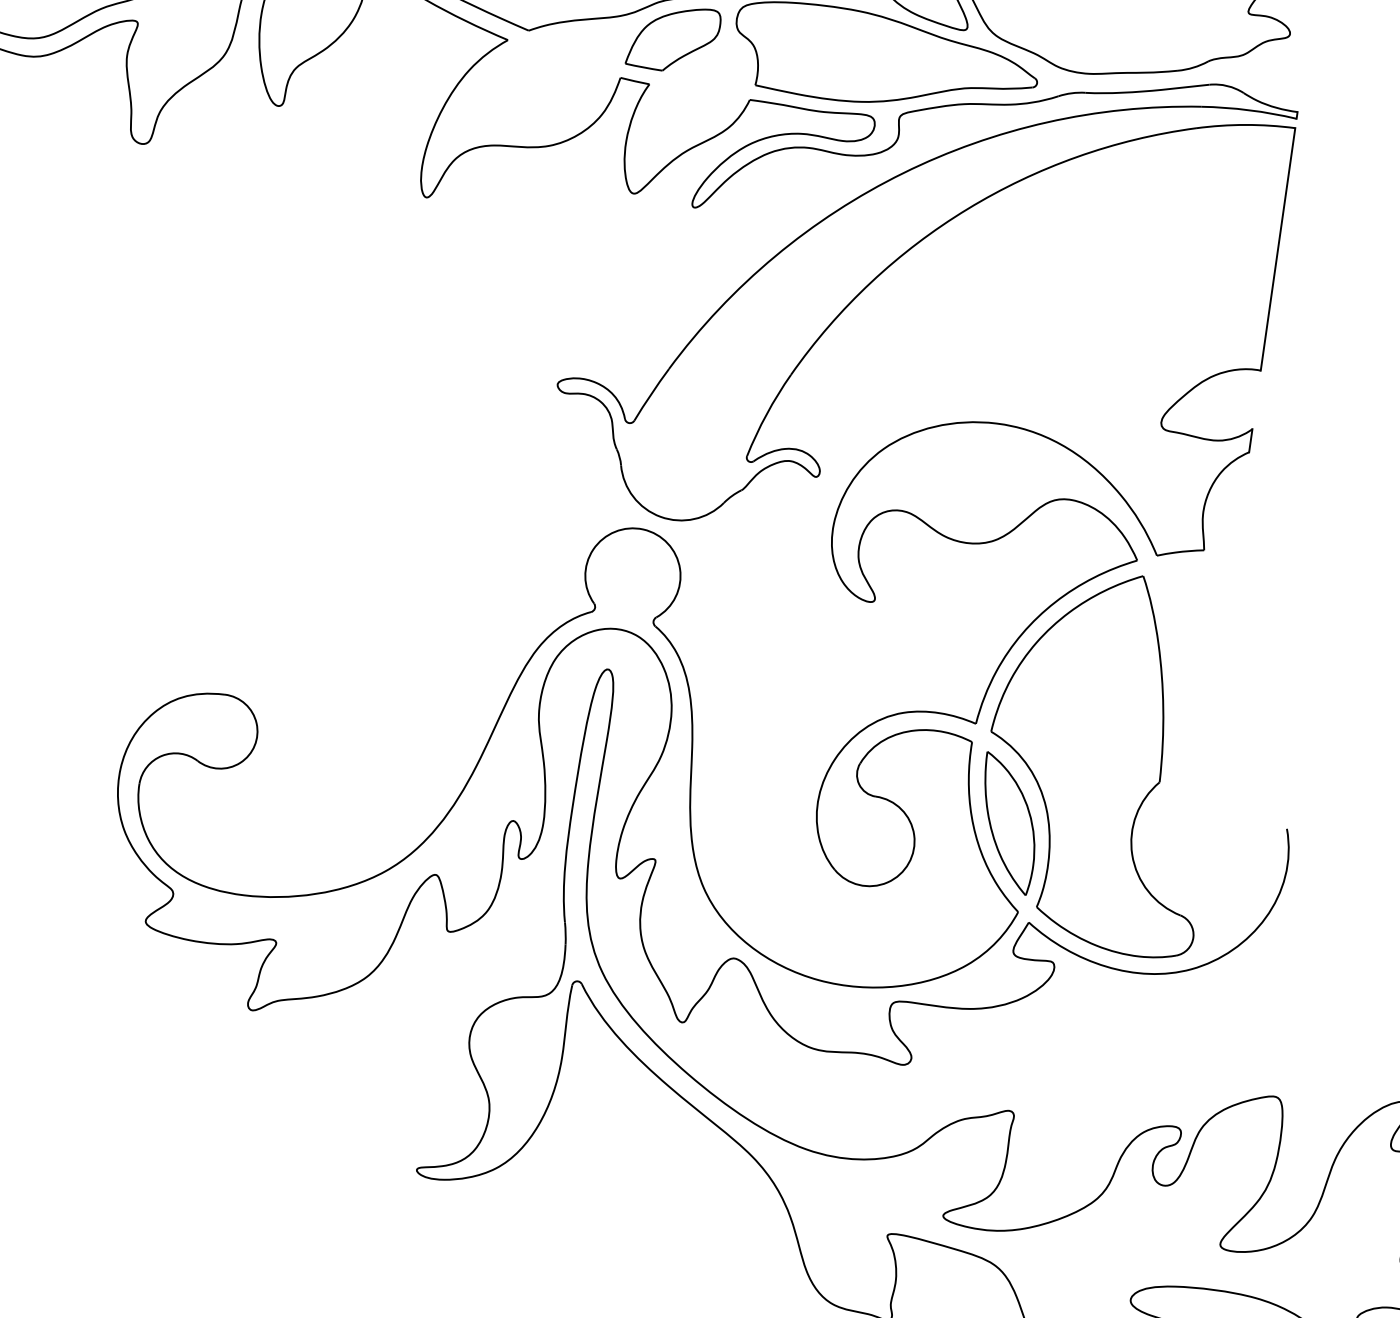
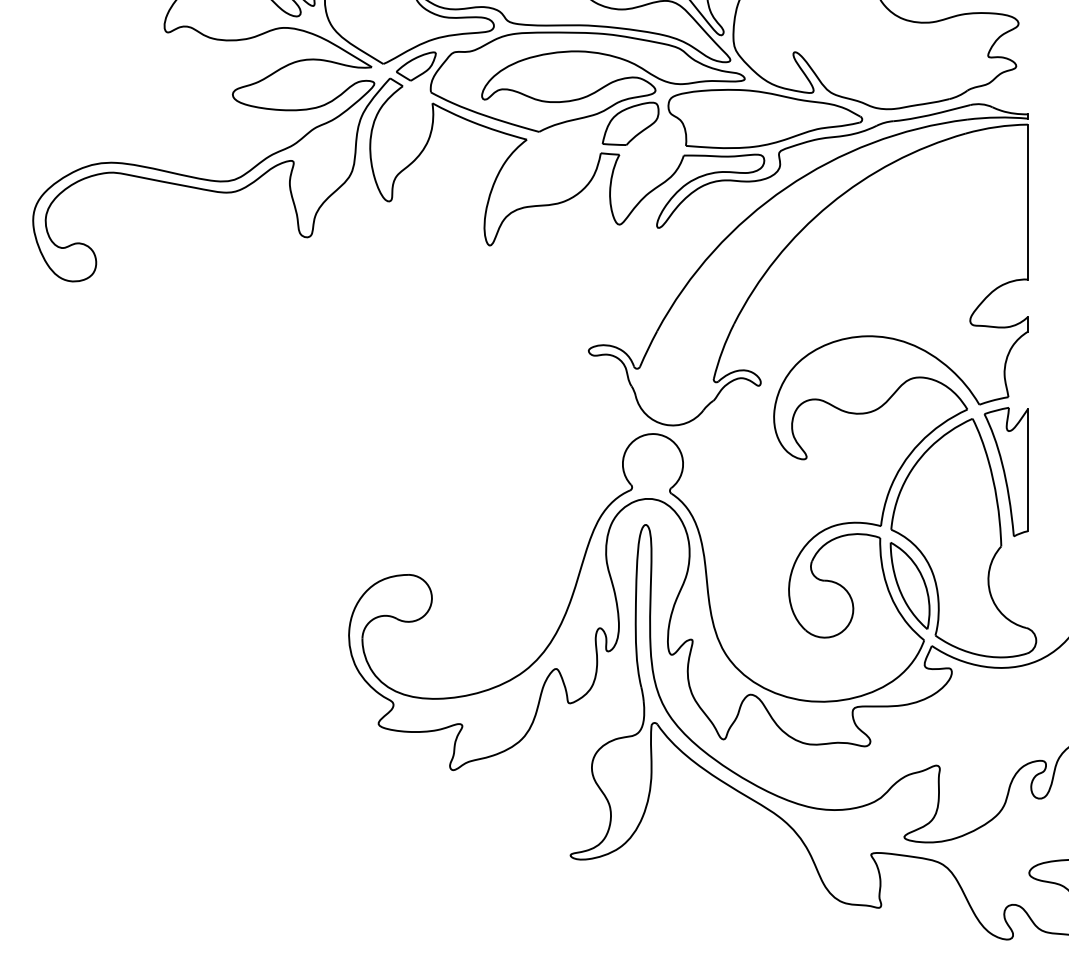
part: (1182, 667) -> (1005, 472), added

